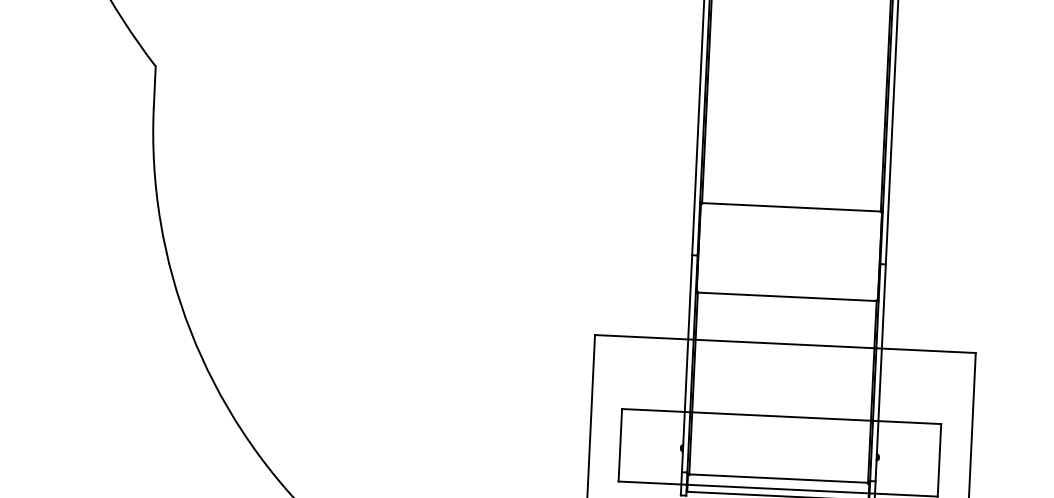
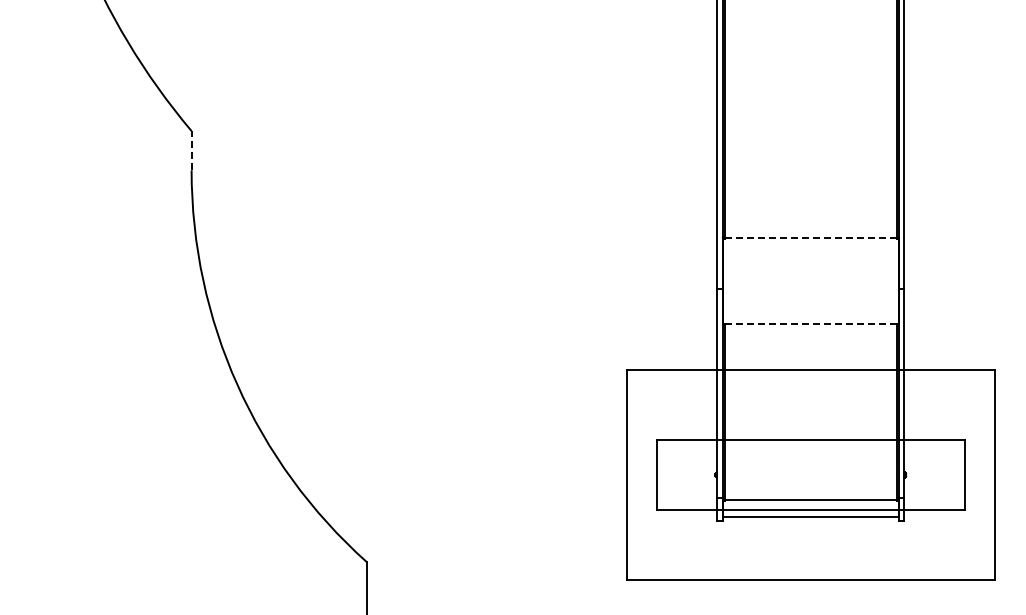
line: (154, 86) -> (191, 150), solid -> dashed
line: (792, 206) -> (811, 237), solid -> dashed
line: (787, 296) -> (811, 324), solid -> dashed

